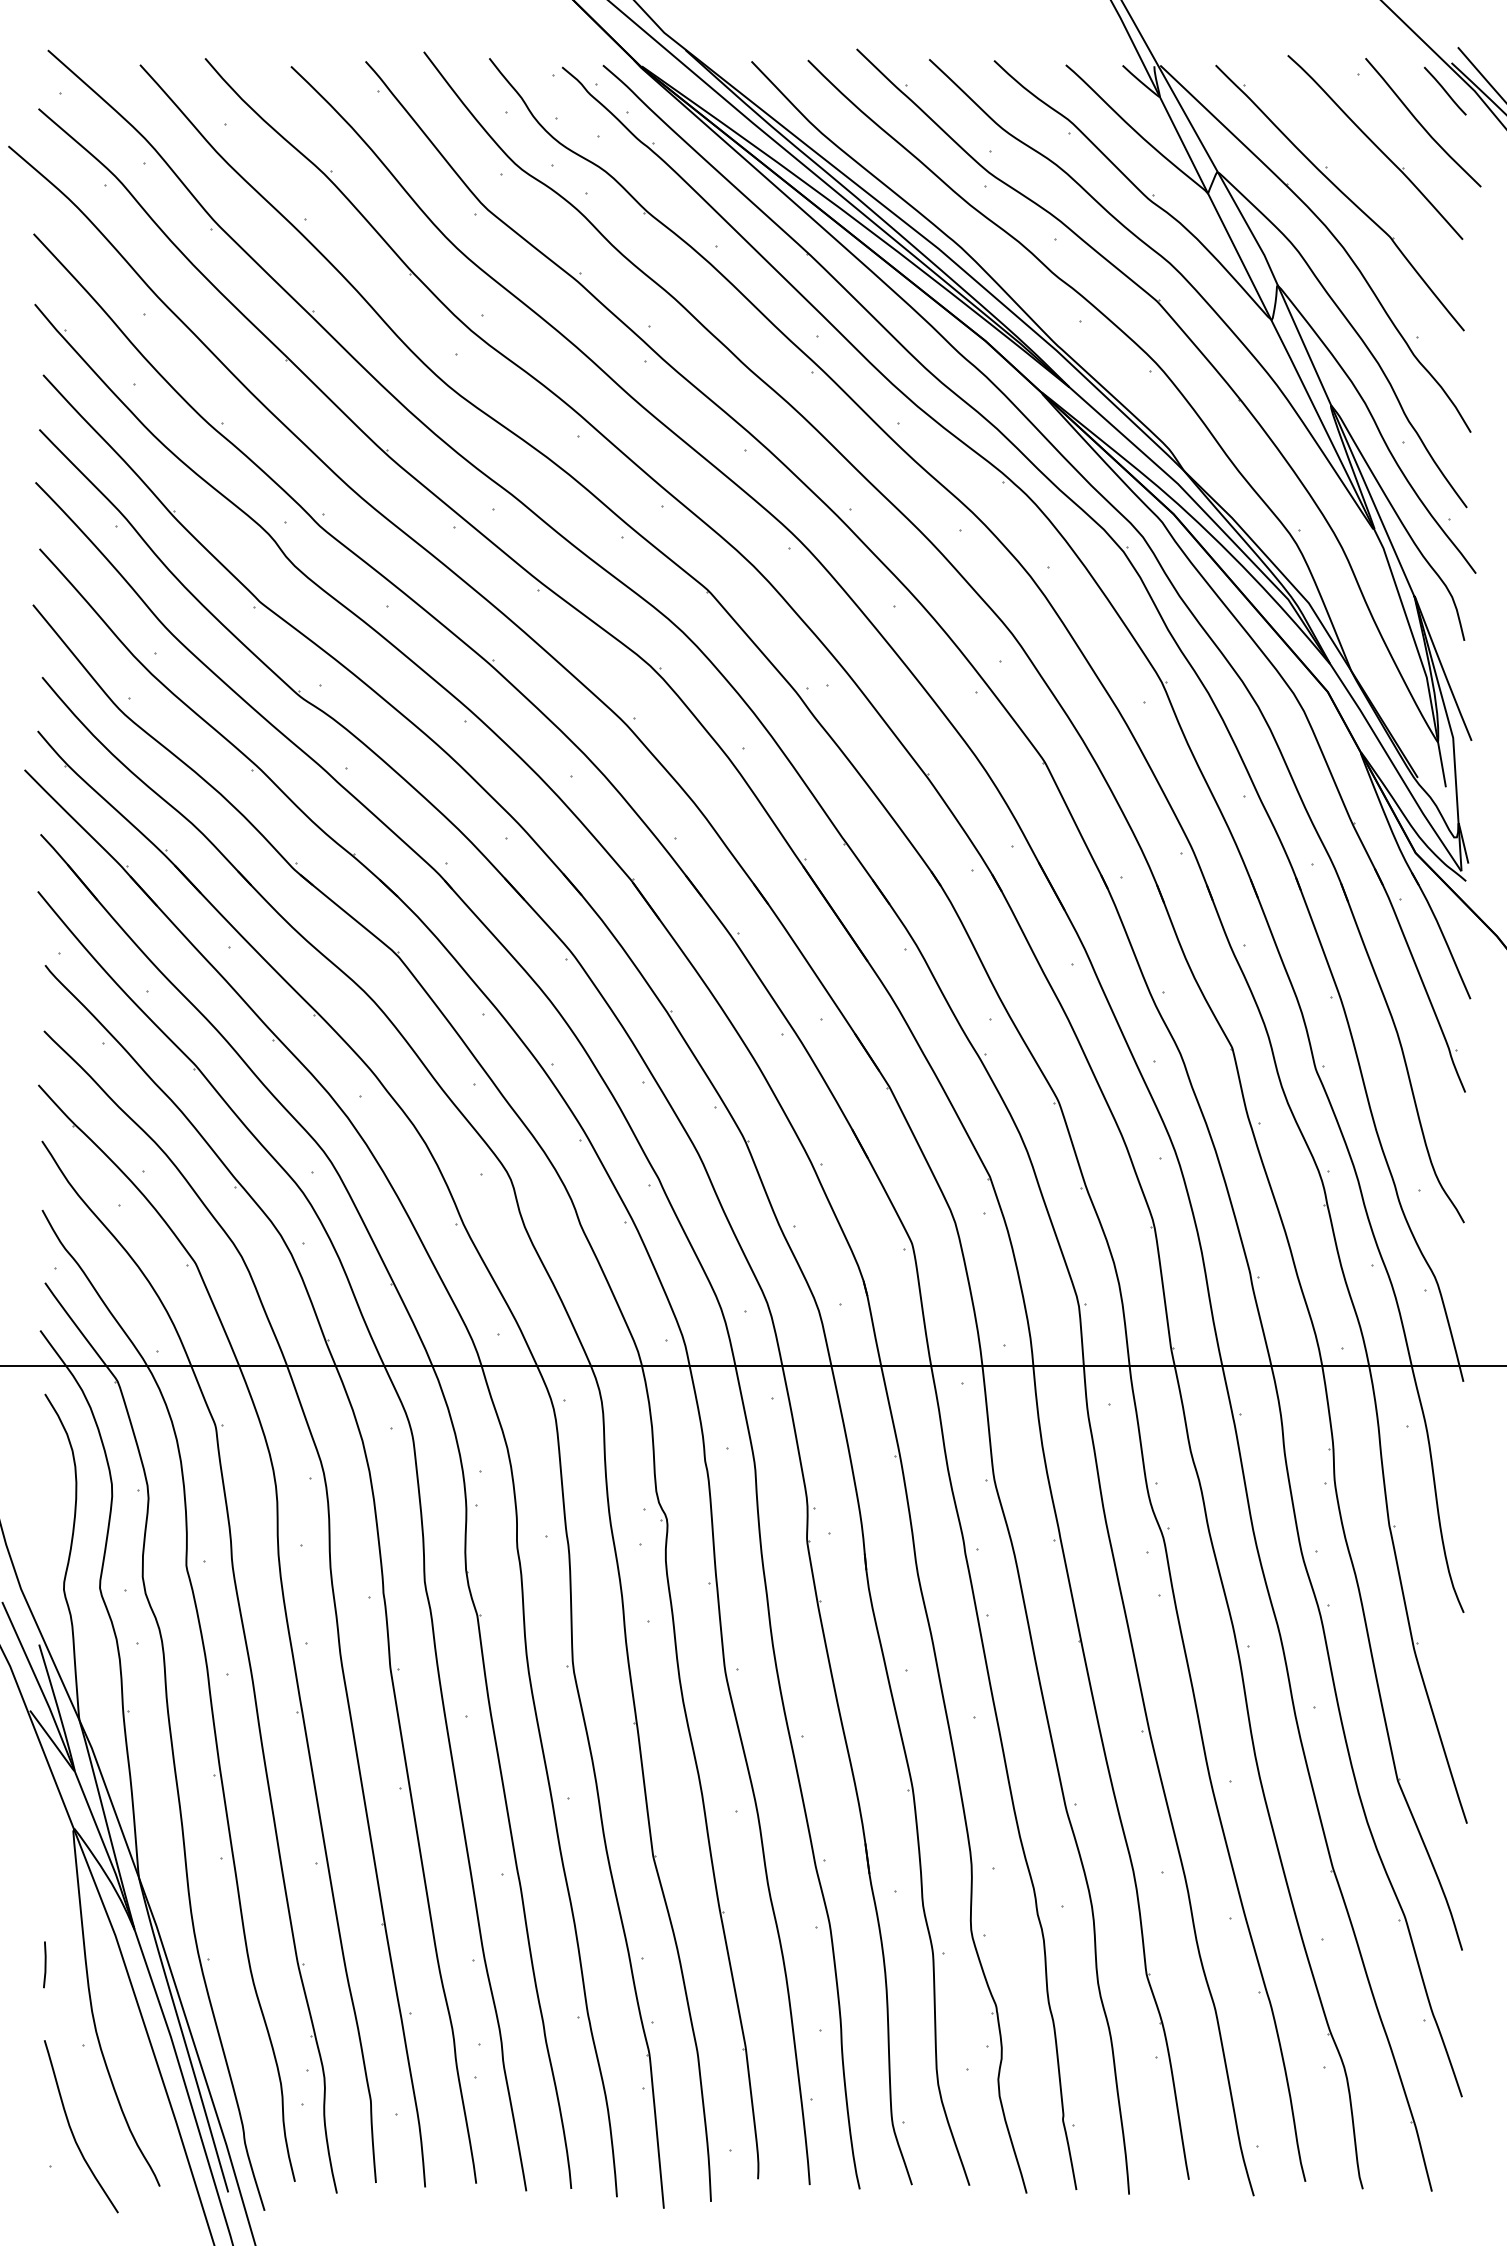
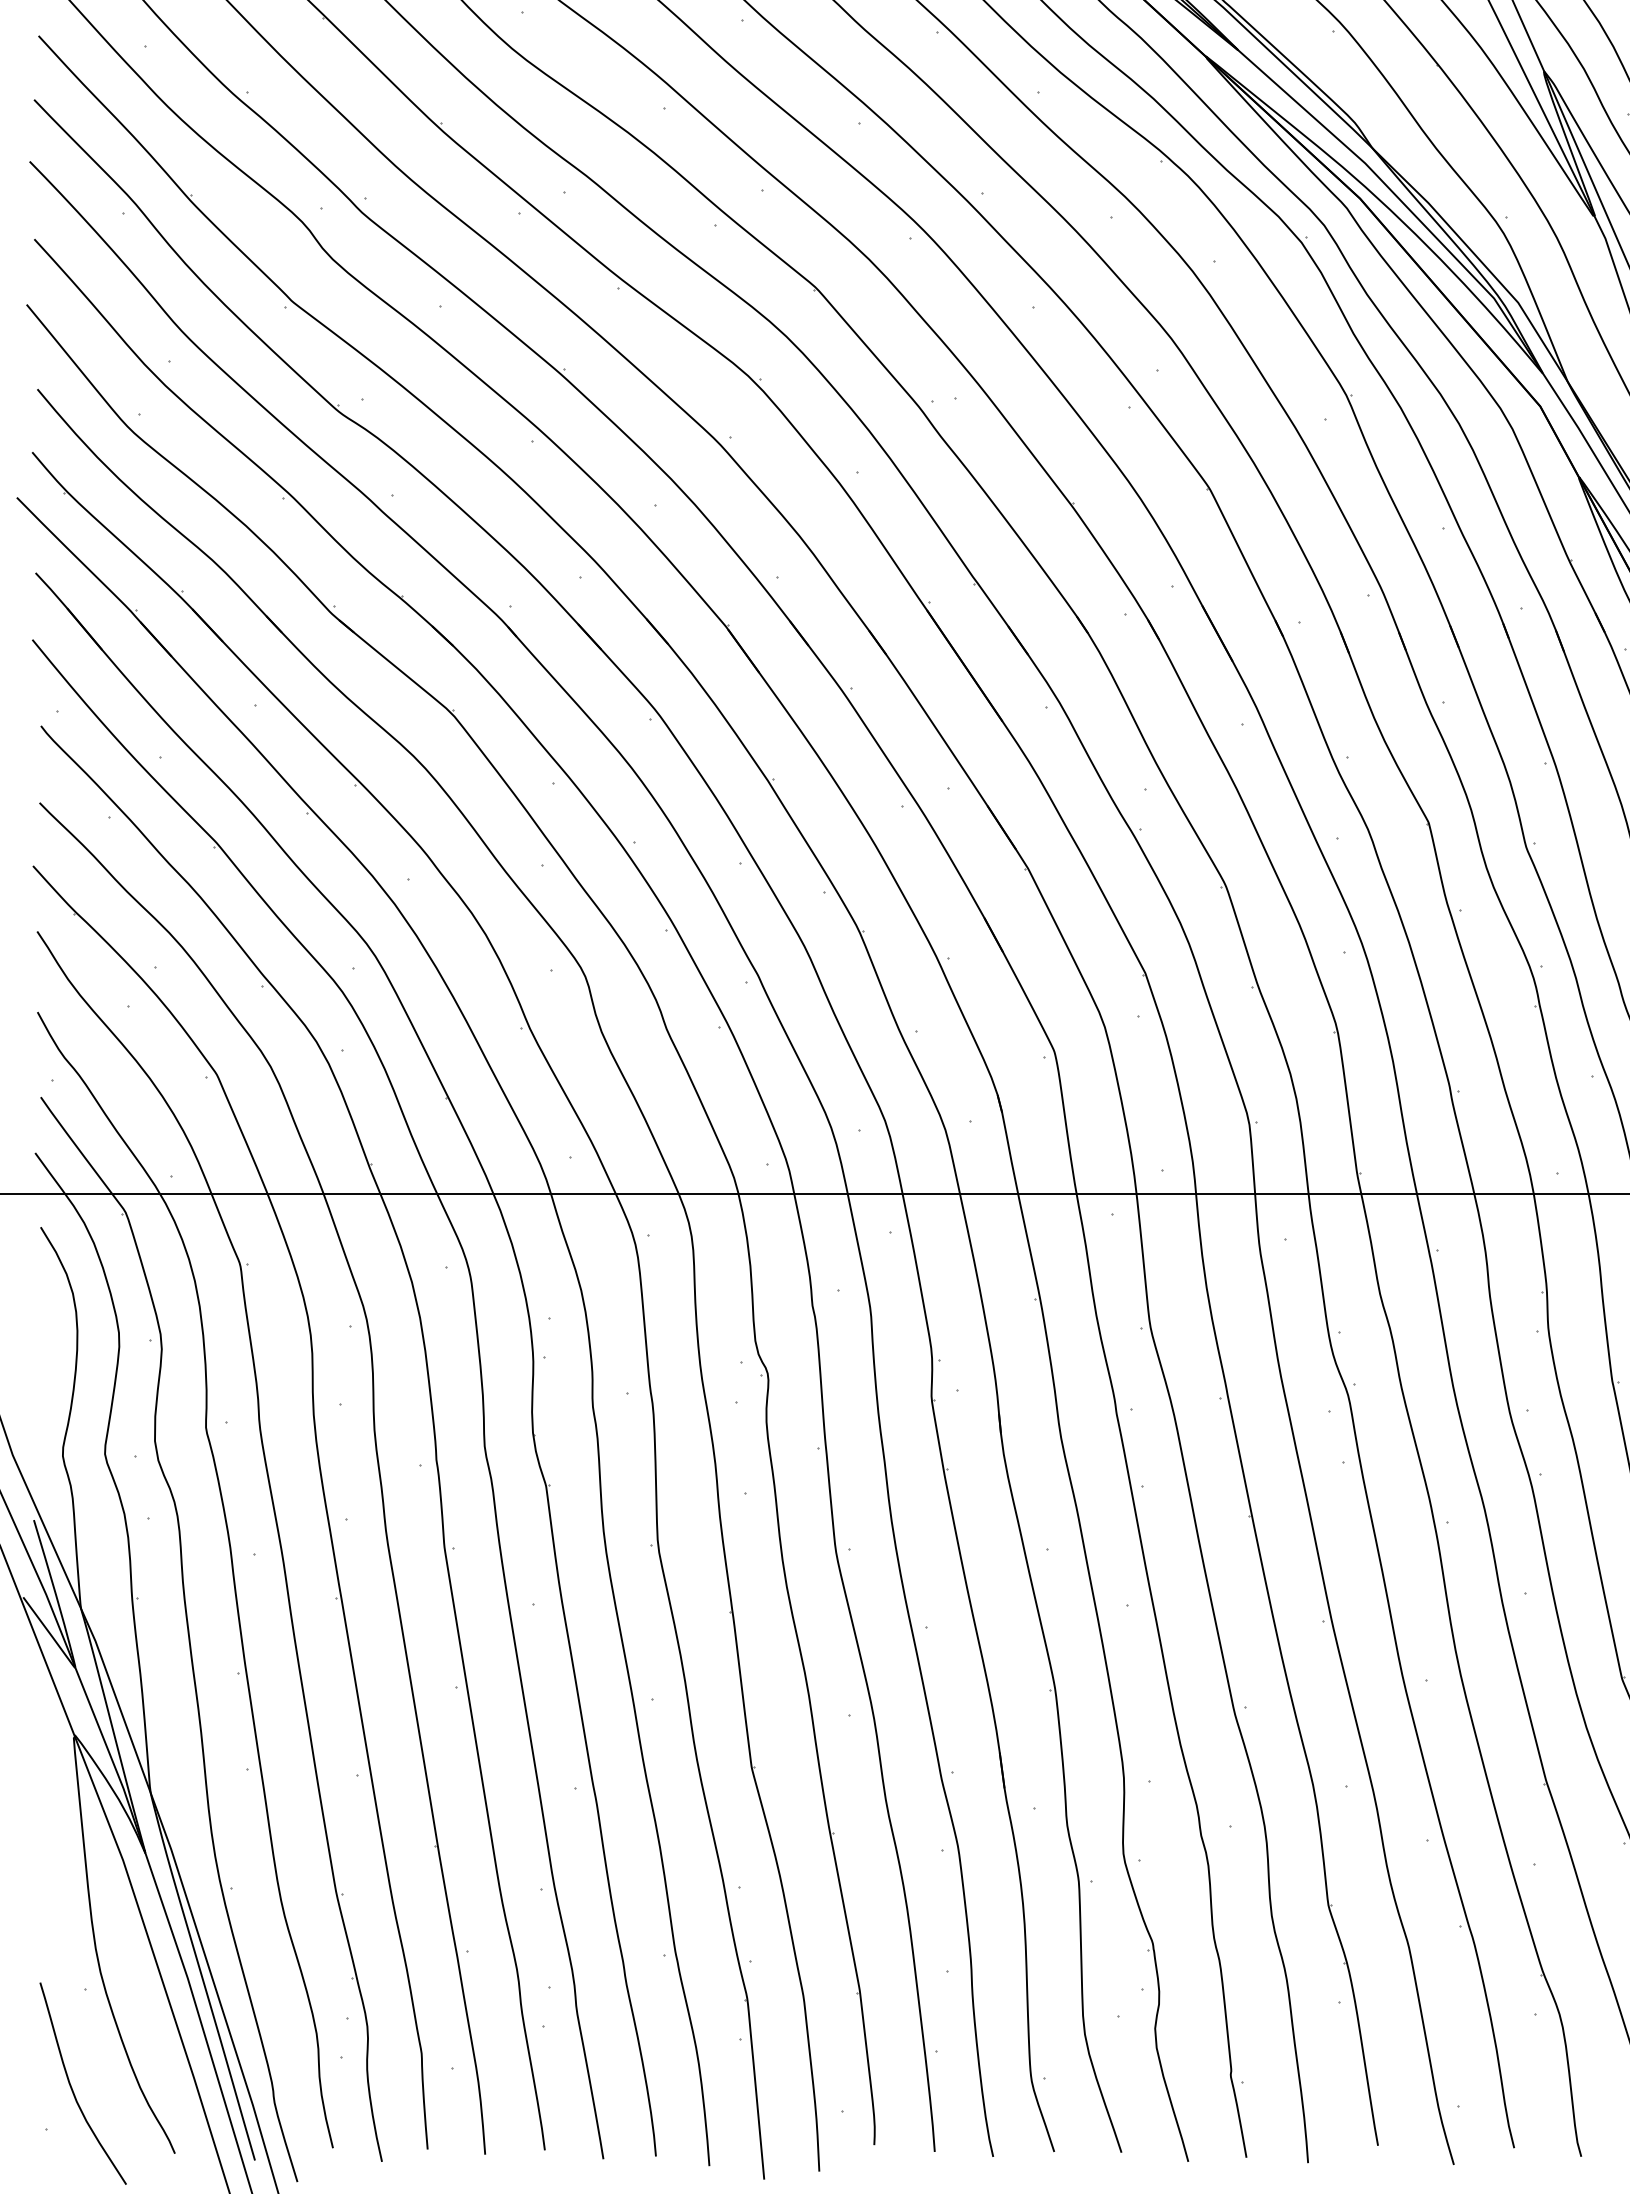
line: (44, 1964) -> (40, 1894), removed

